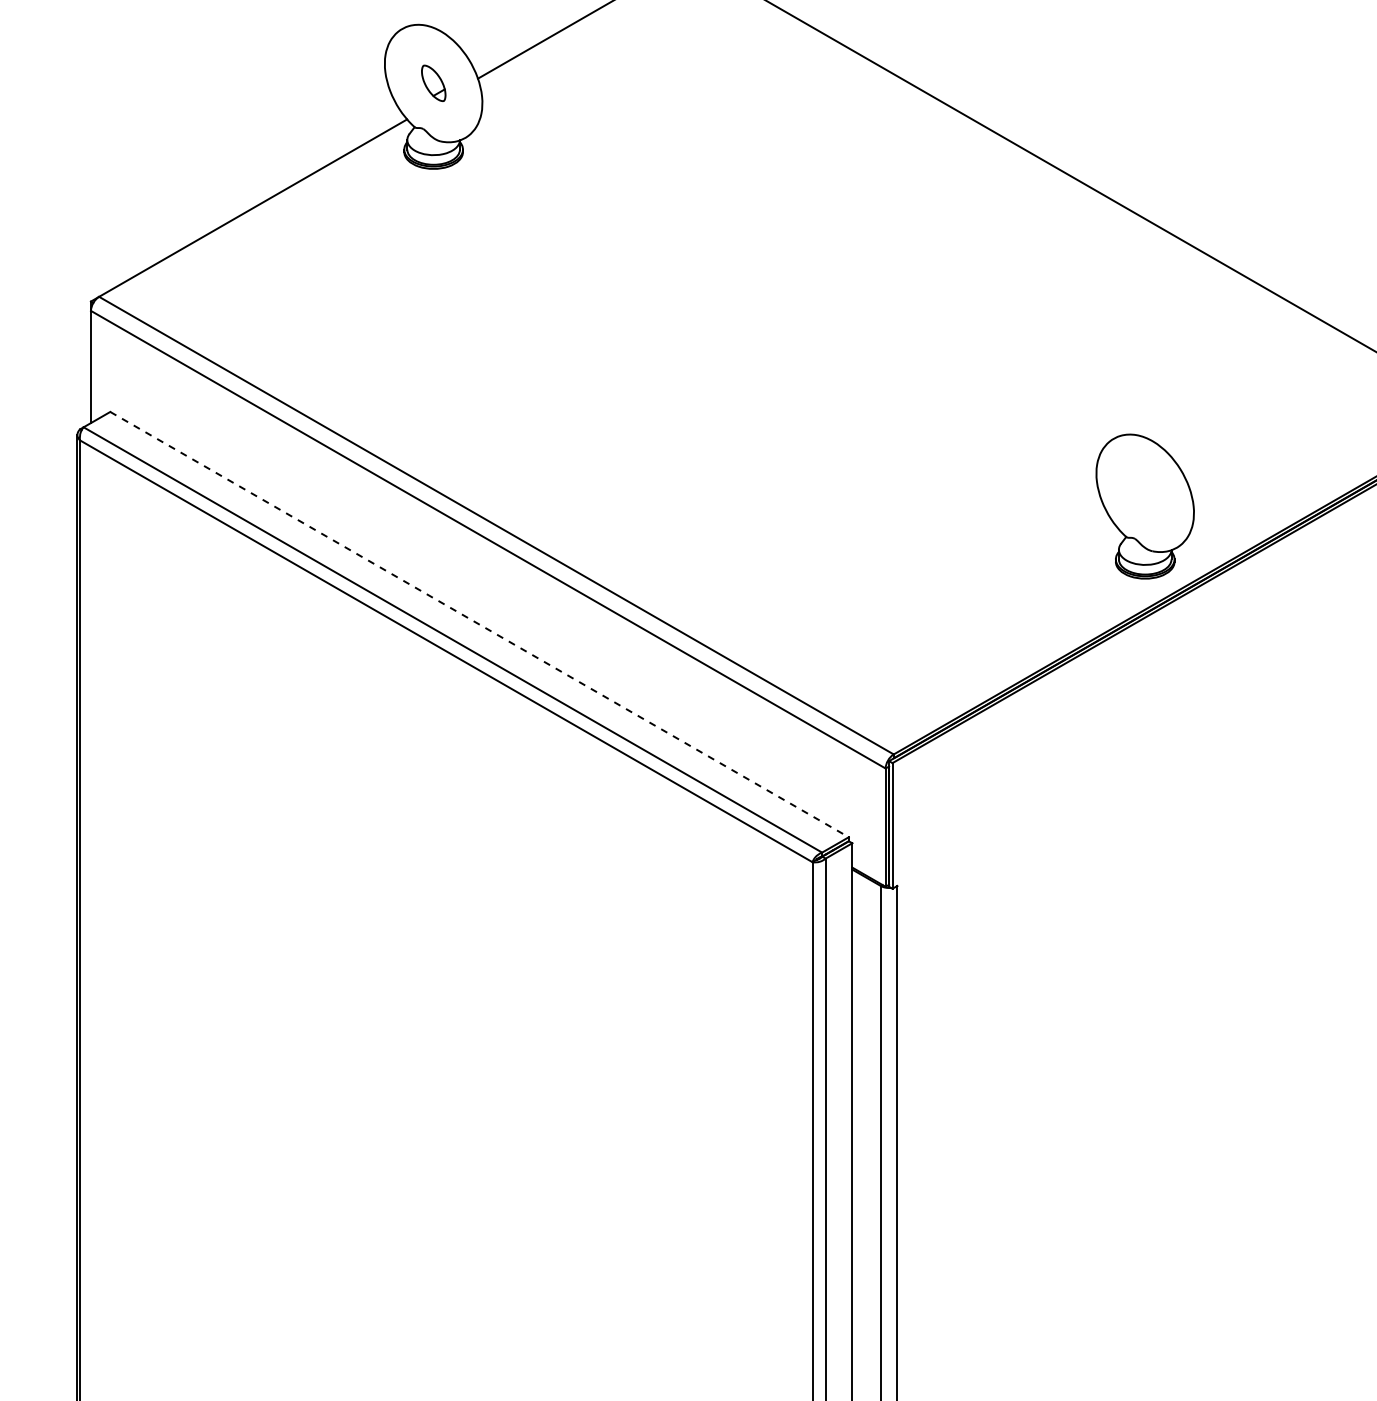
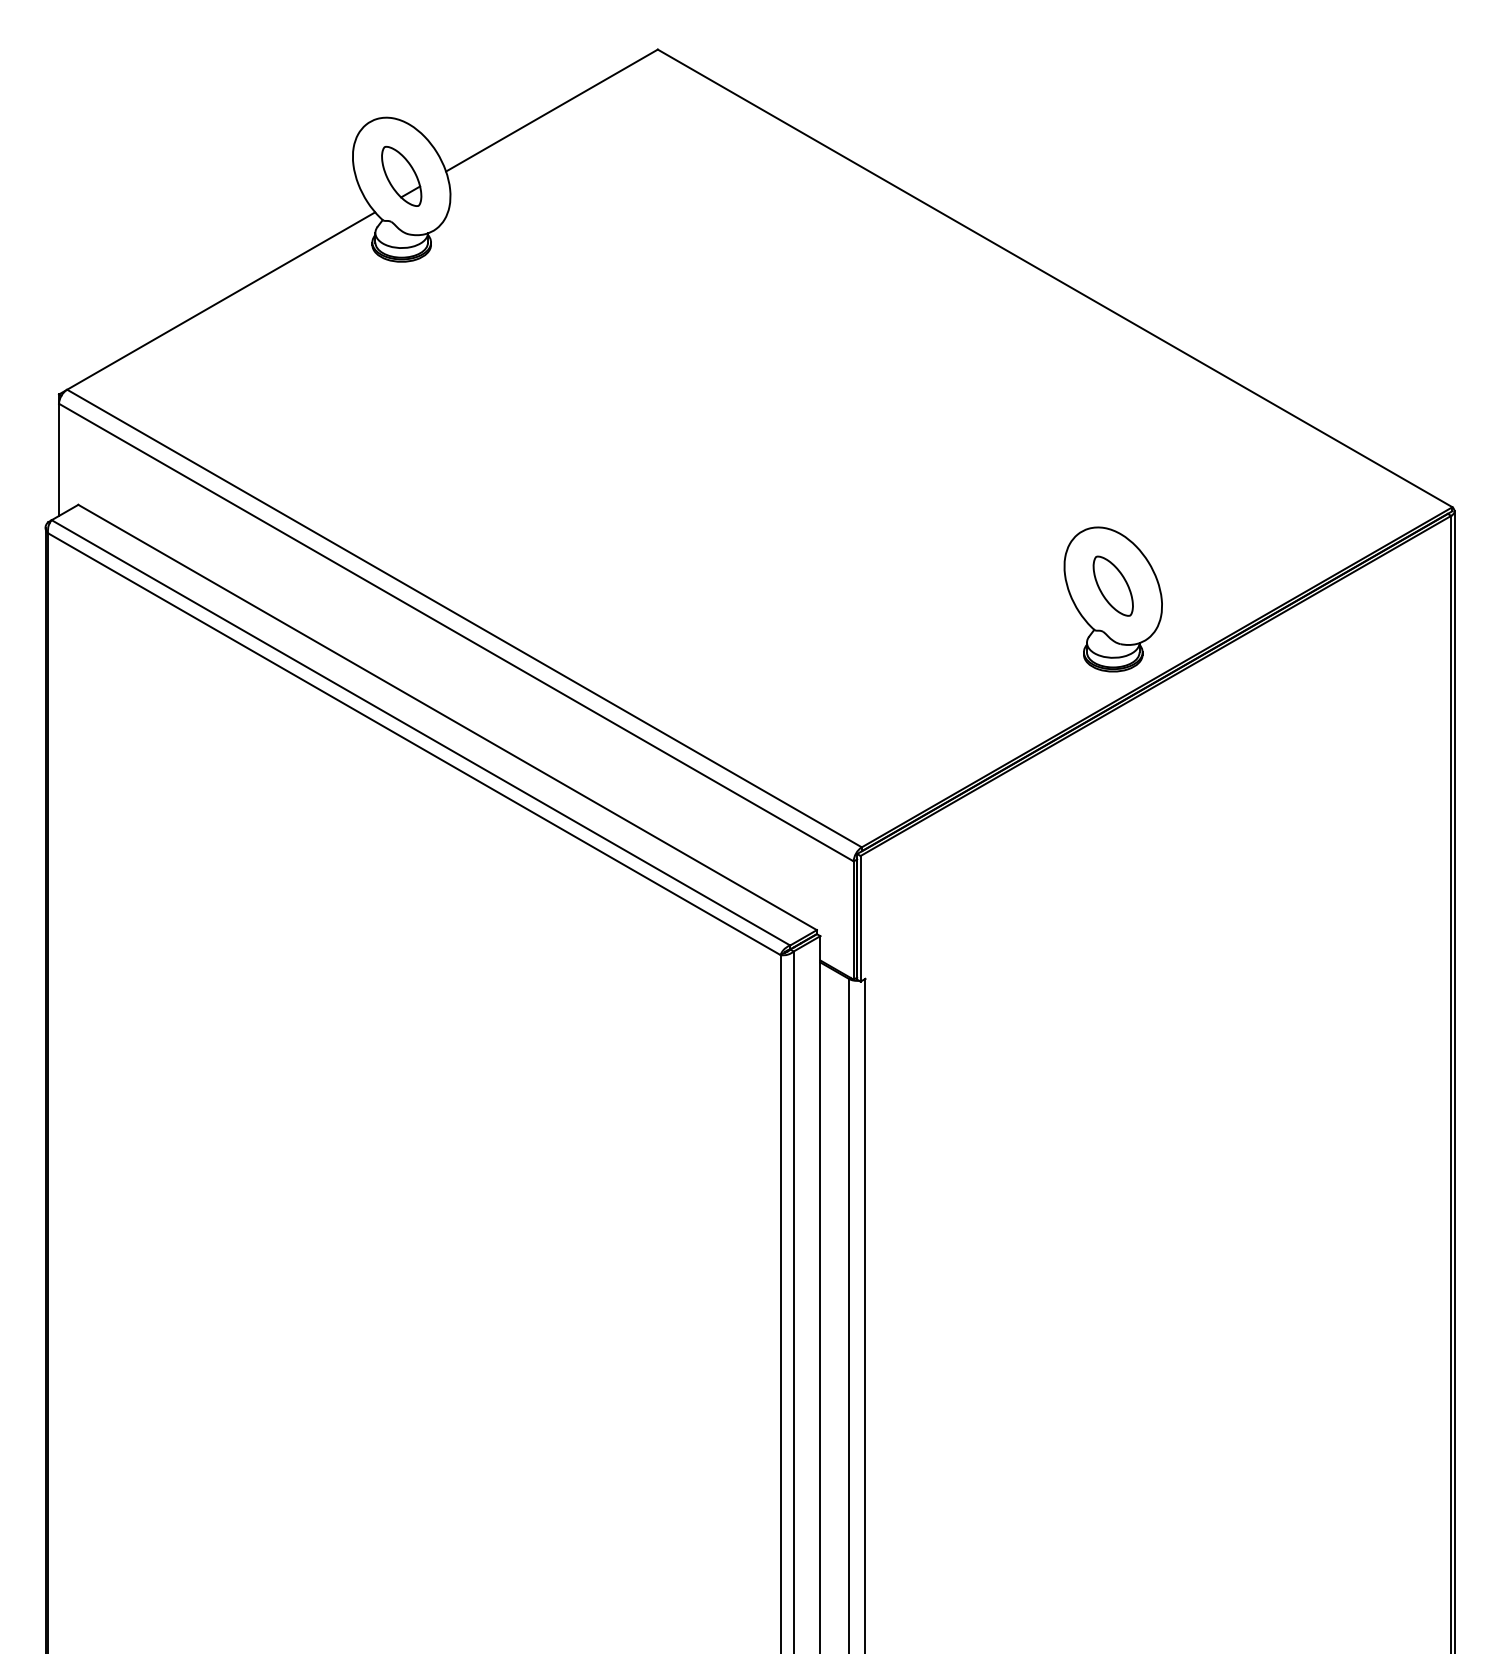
part: (433, 82) -> (401, 175), size x1.67
part: (1144, 492) -> (1112, 585), added
line: (480, 624) -> (448, 717), dashed -> solid

